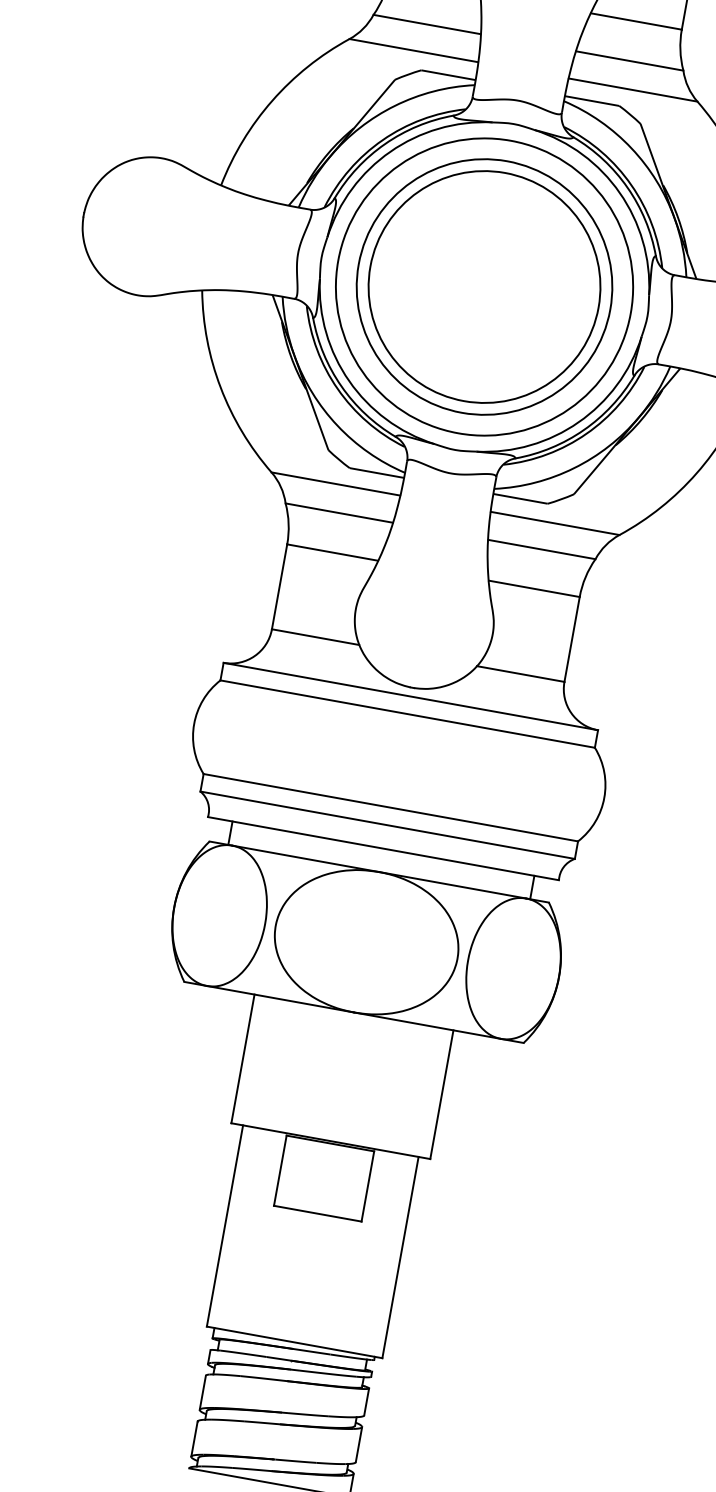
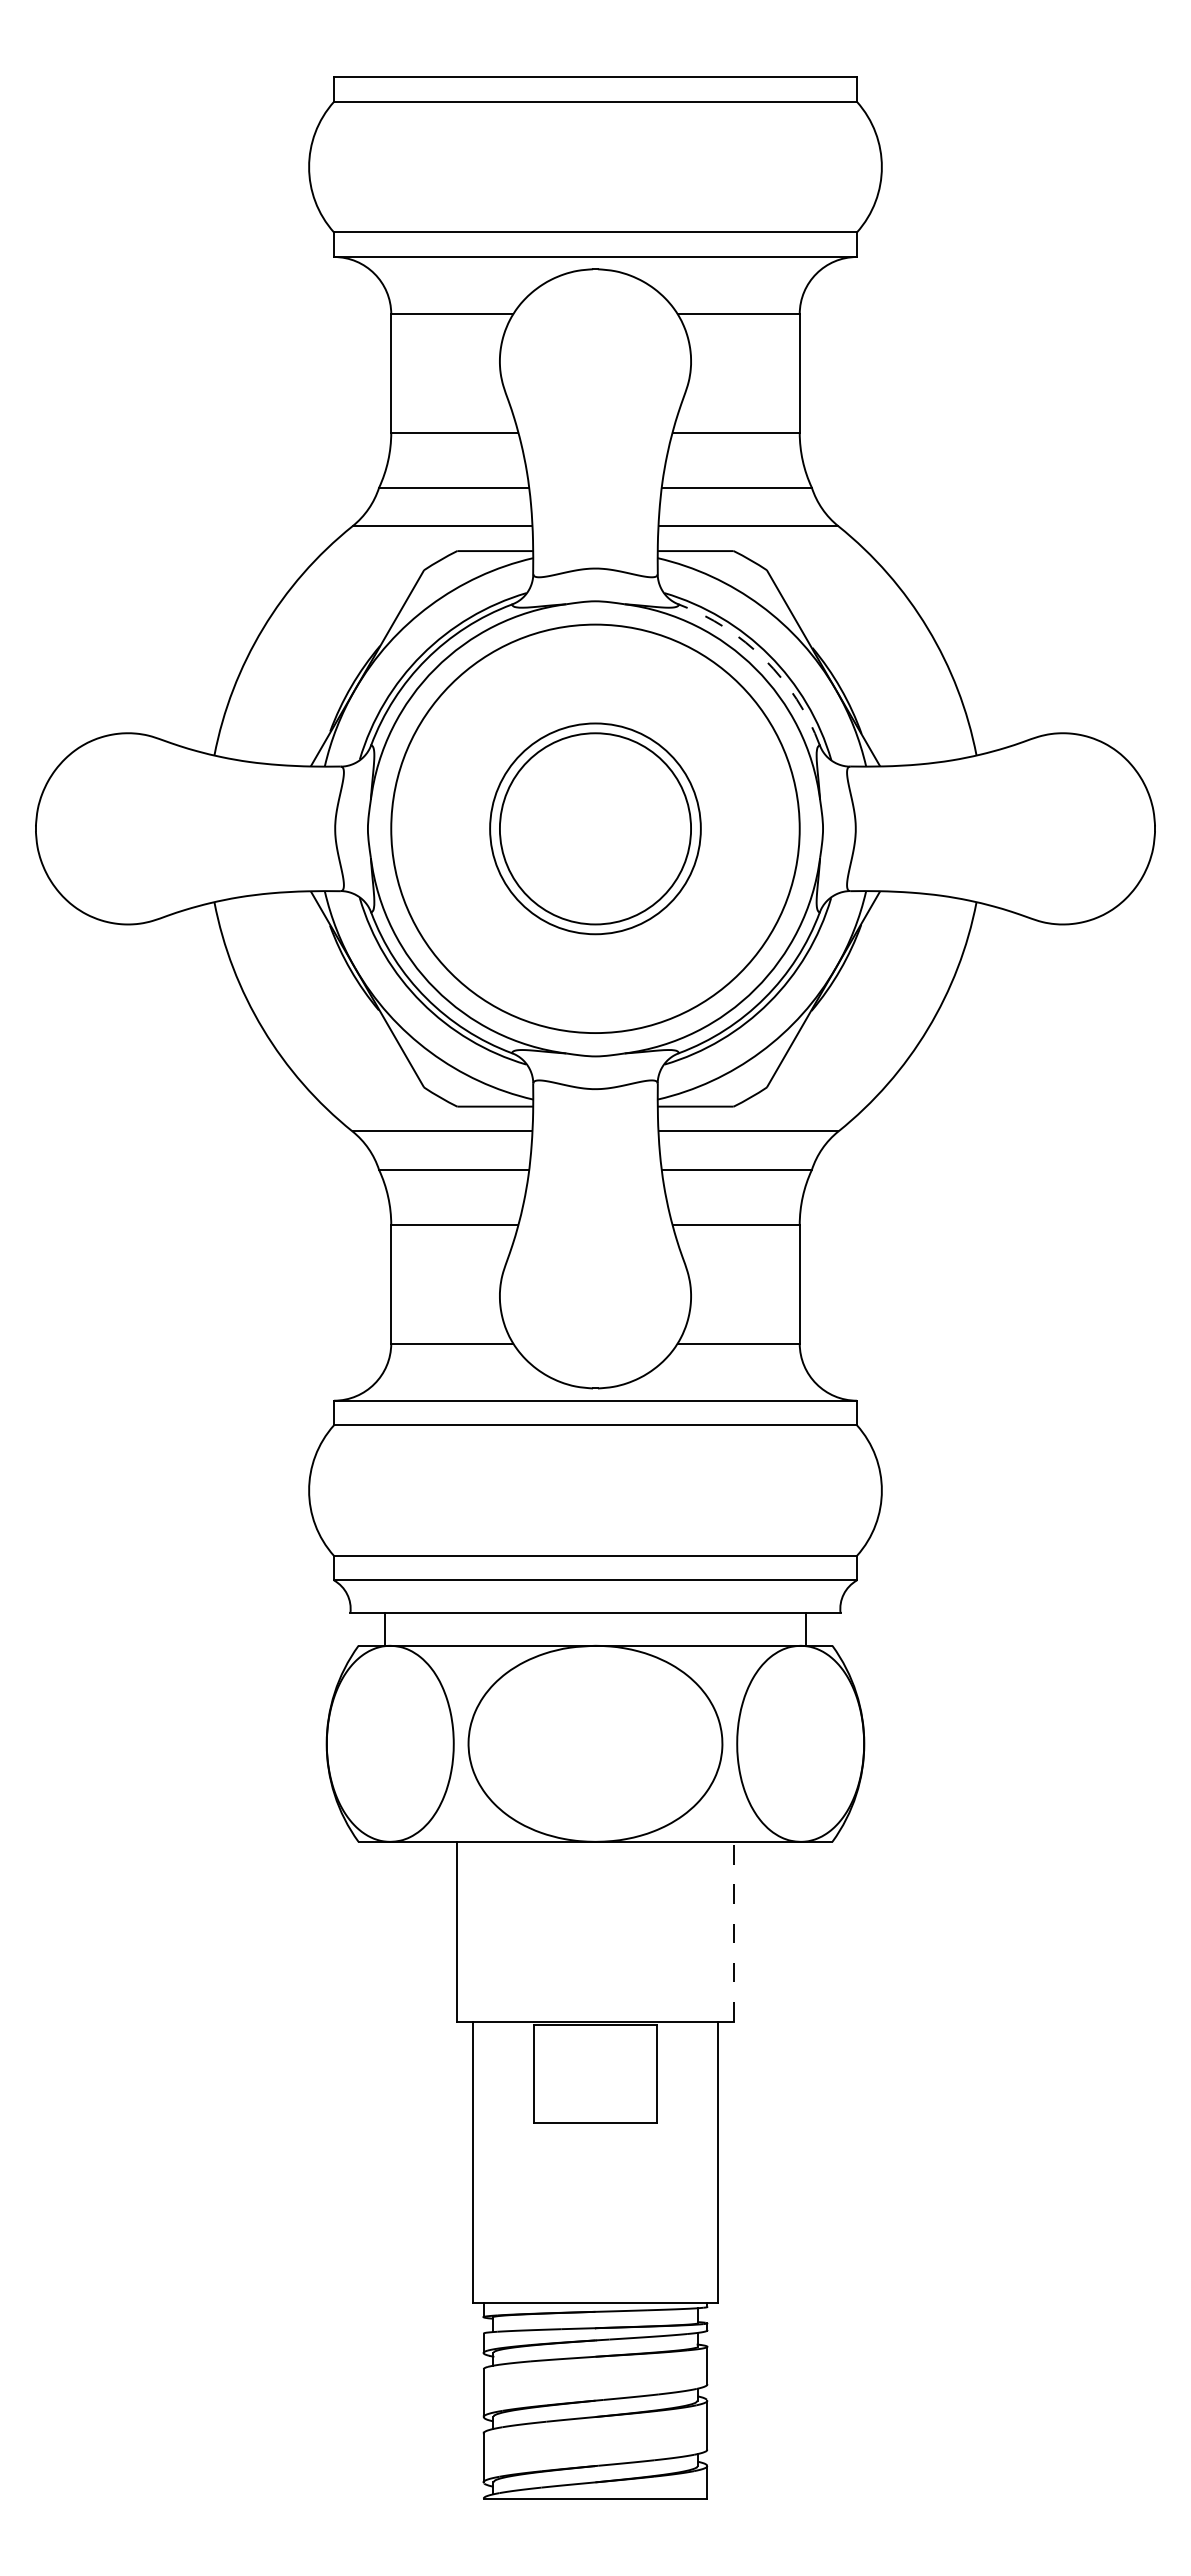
arc: (627, 187) -> (764, 659), solid -> dashed
circle: (484, 286) -> (595, 828), size x0.6
circle: (484, 286) -> (595, 828), size x0.6
line: (441, 1094) -> (734, 1931), solid -> dashed

